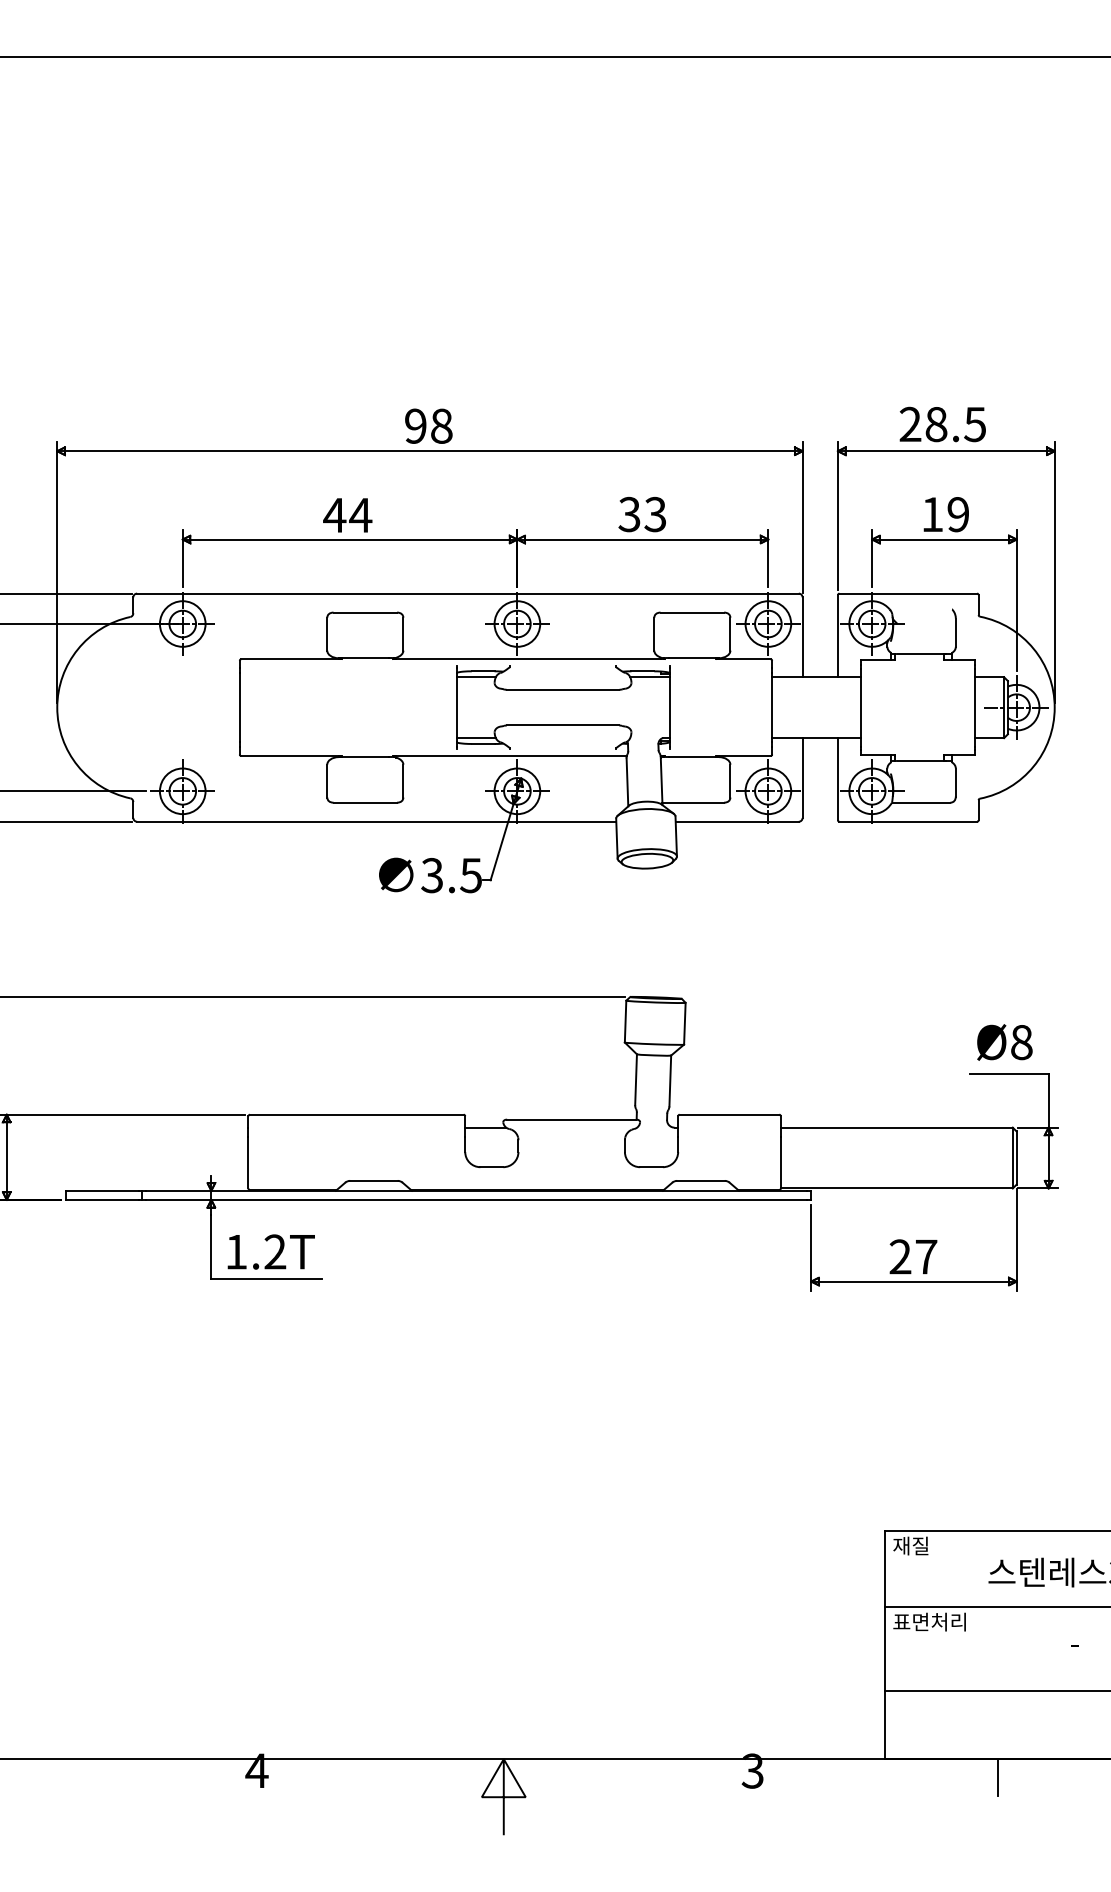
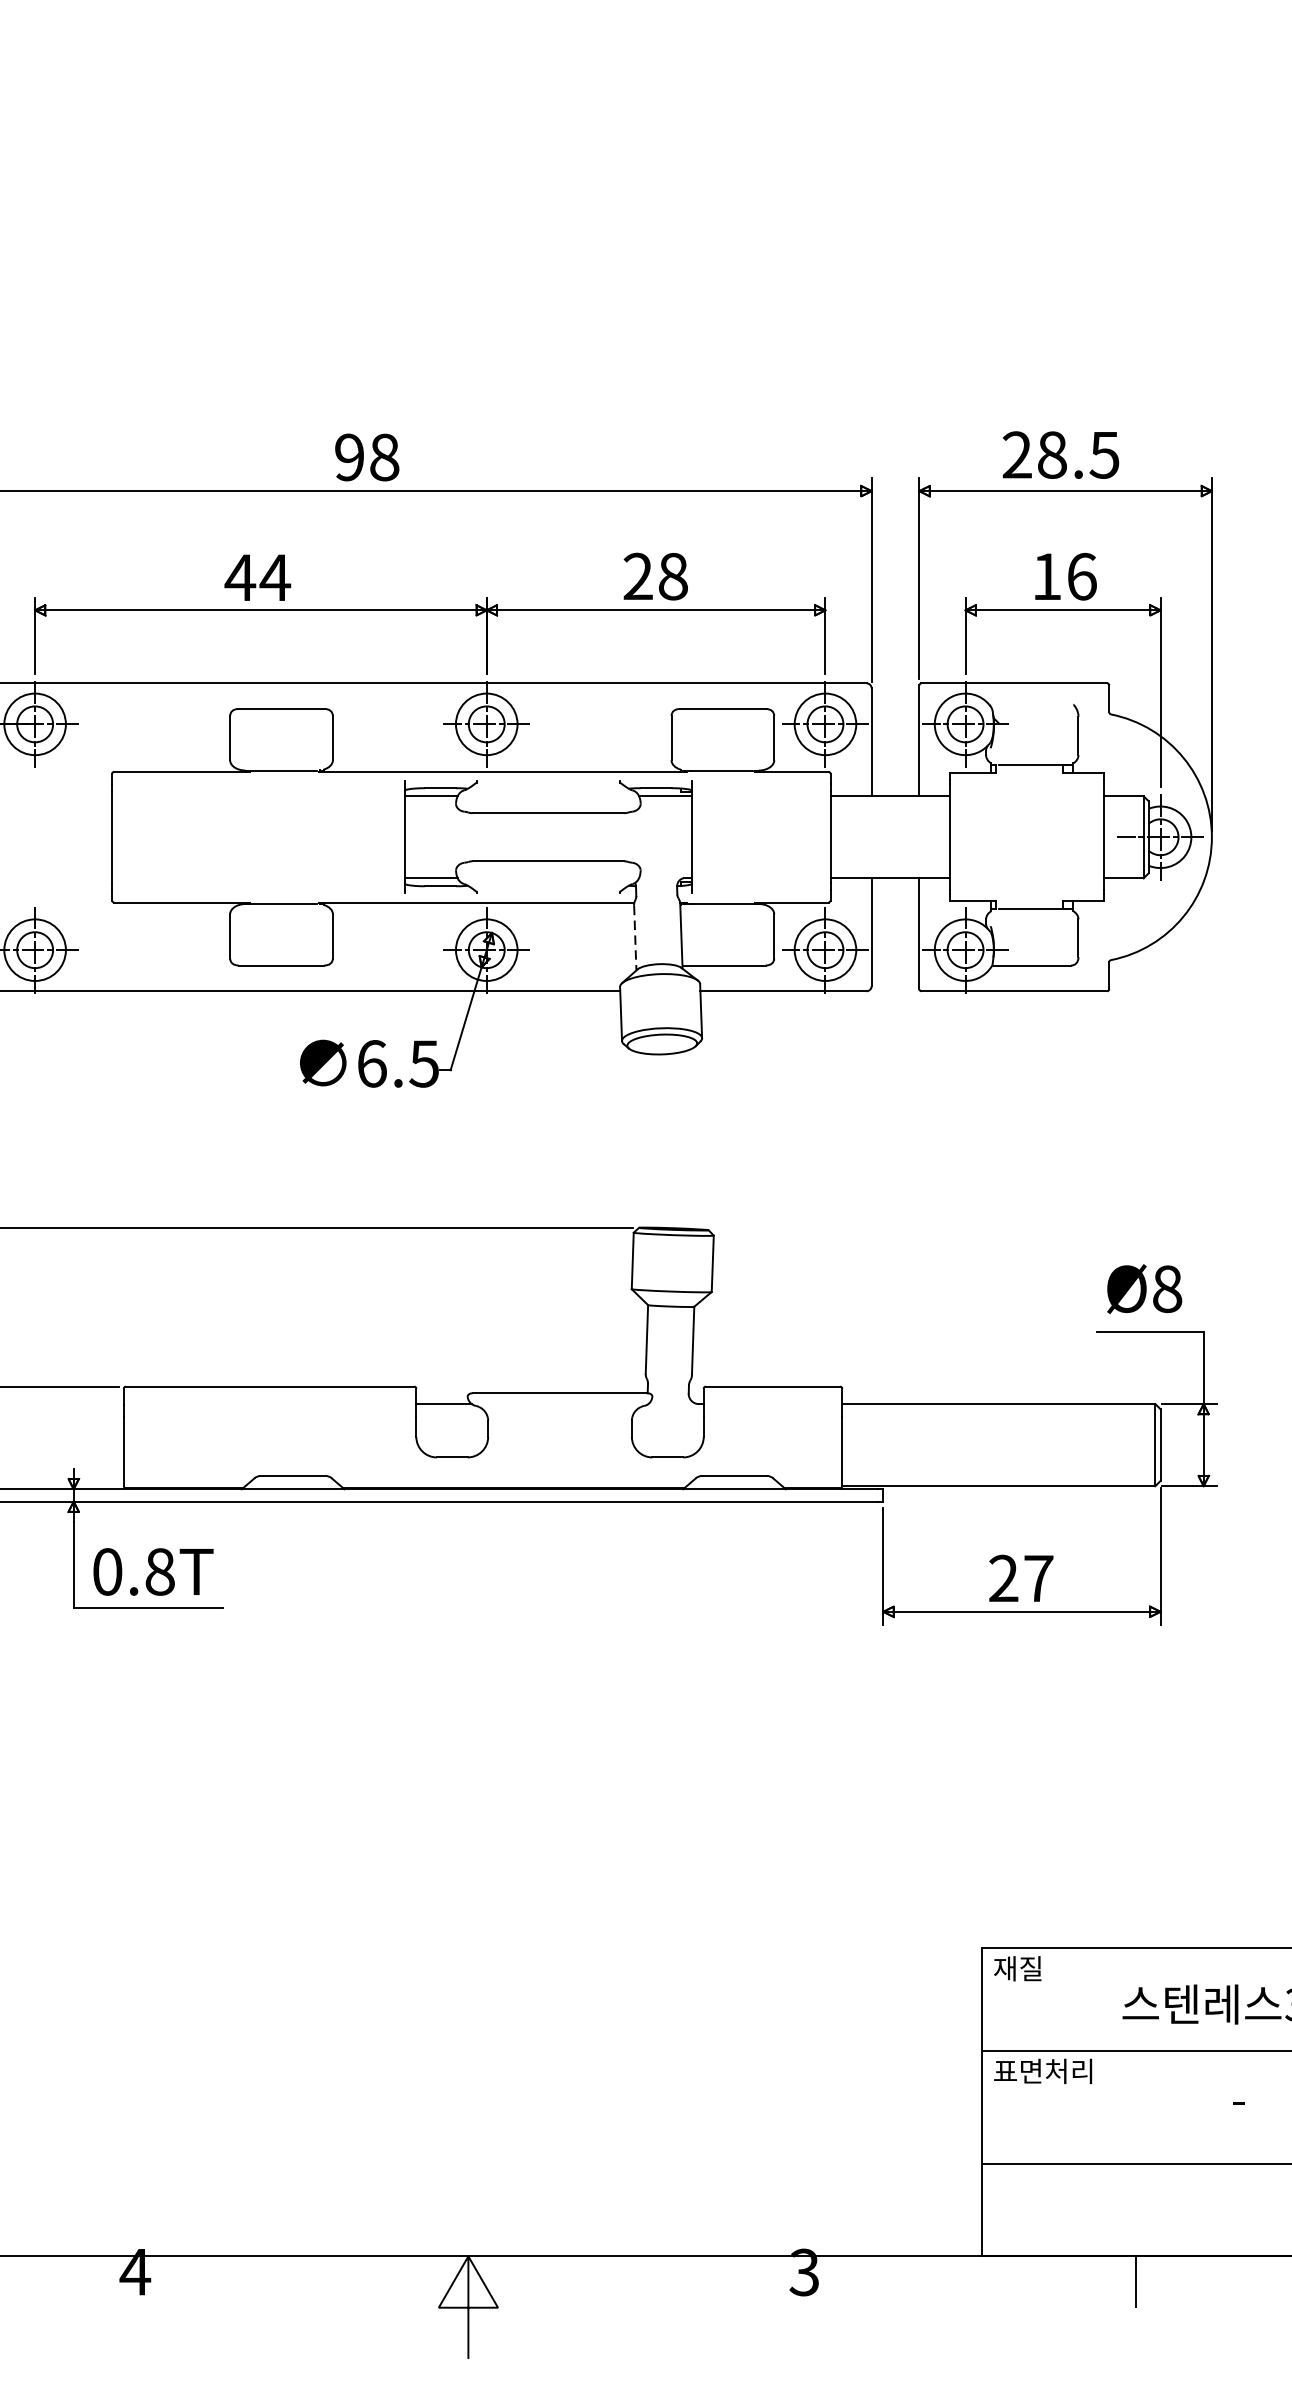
text: (642, 514) -> (655, 576), 33 -> 28
text: (958, 514) -> (1082, 576), 19 -> 16
line: (627, 782) -> (635, 938), solid -> dashed
text: (432, 875) -> (372, 1063), 3.5 -> 6.5
text: (256, 1251) -> (134, 1571), 1.2T -> 0.8T

